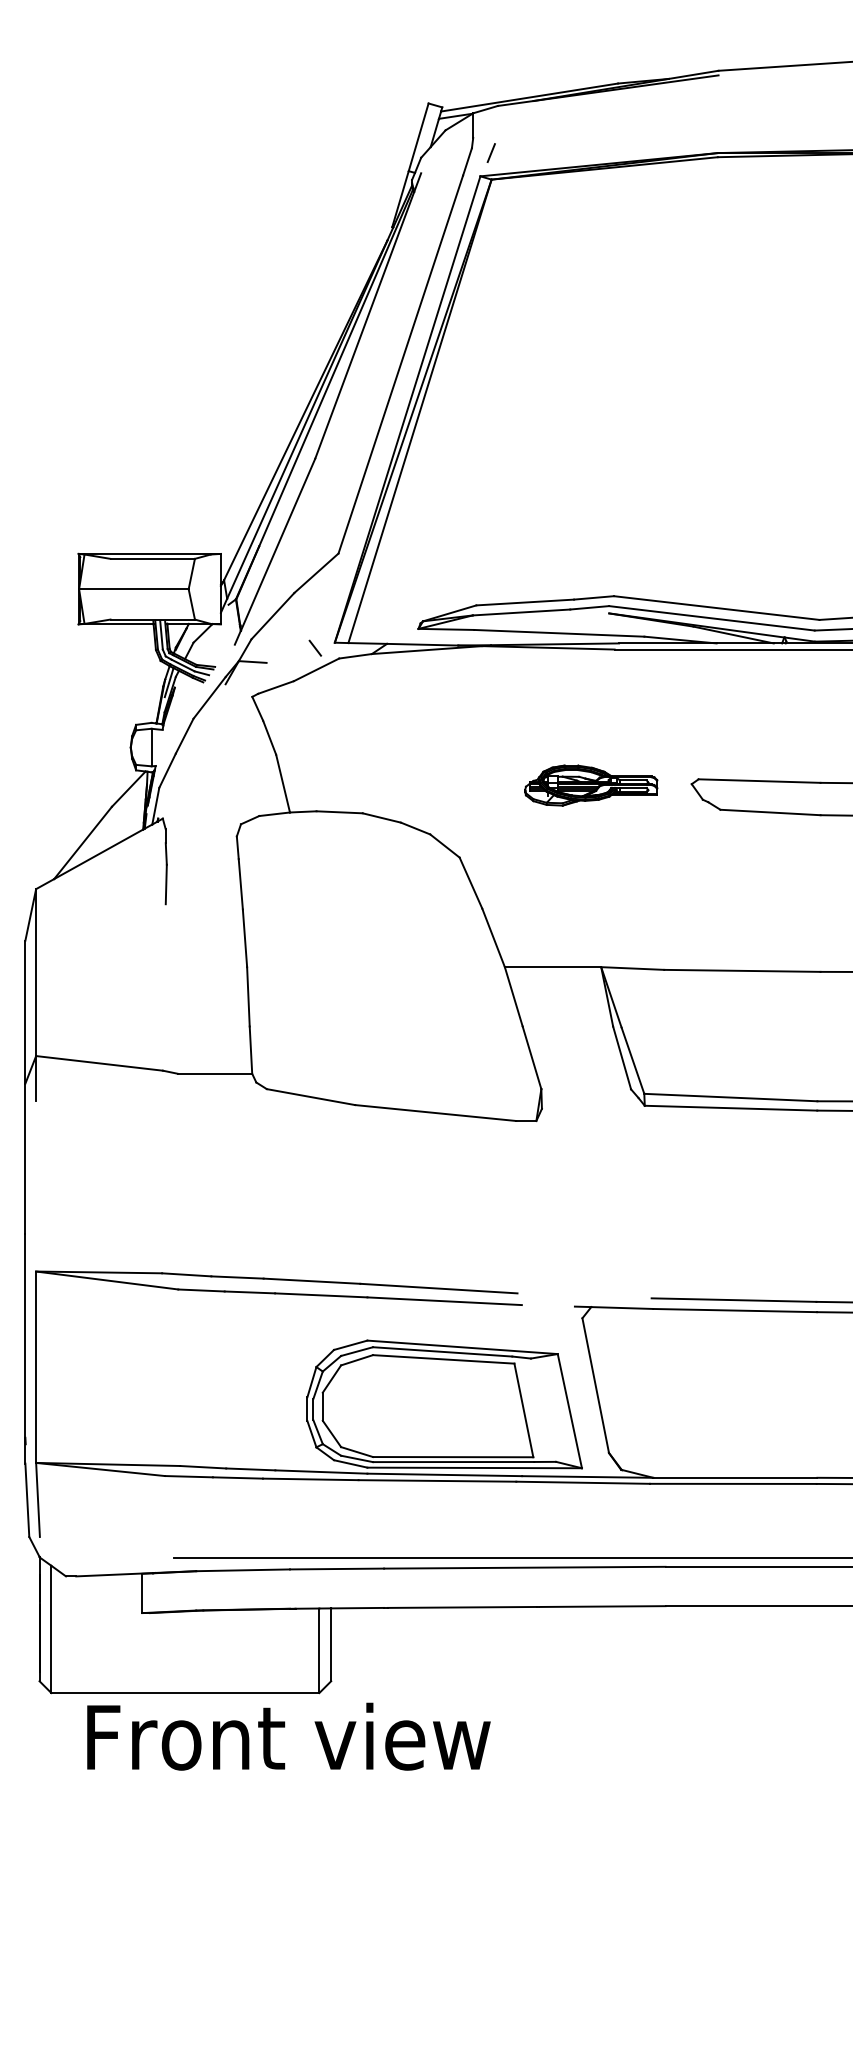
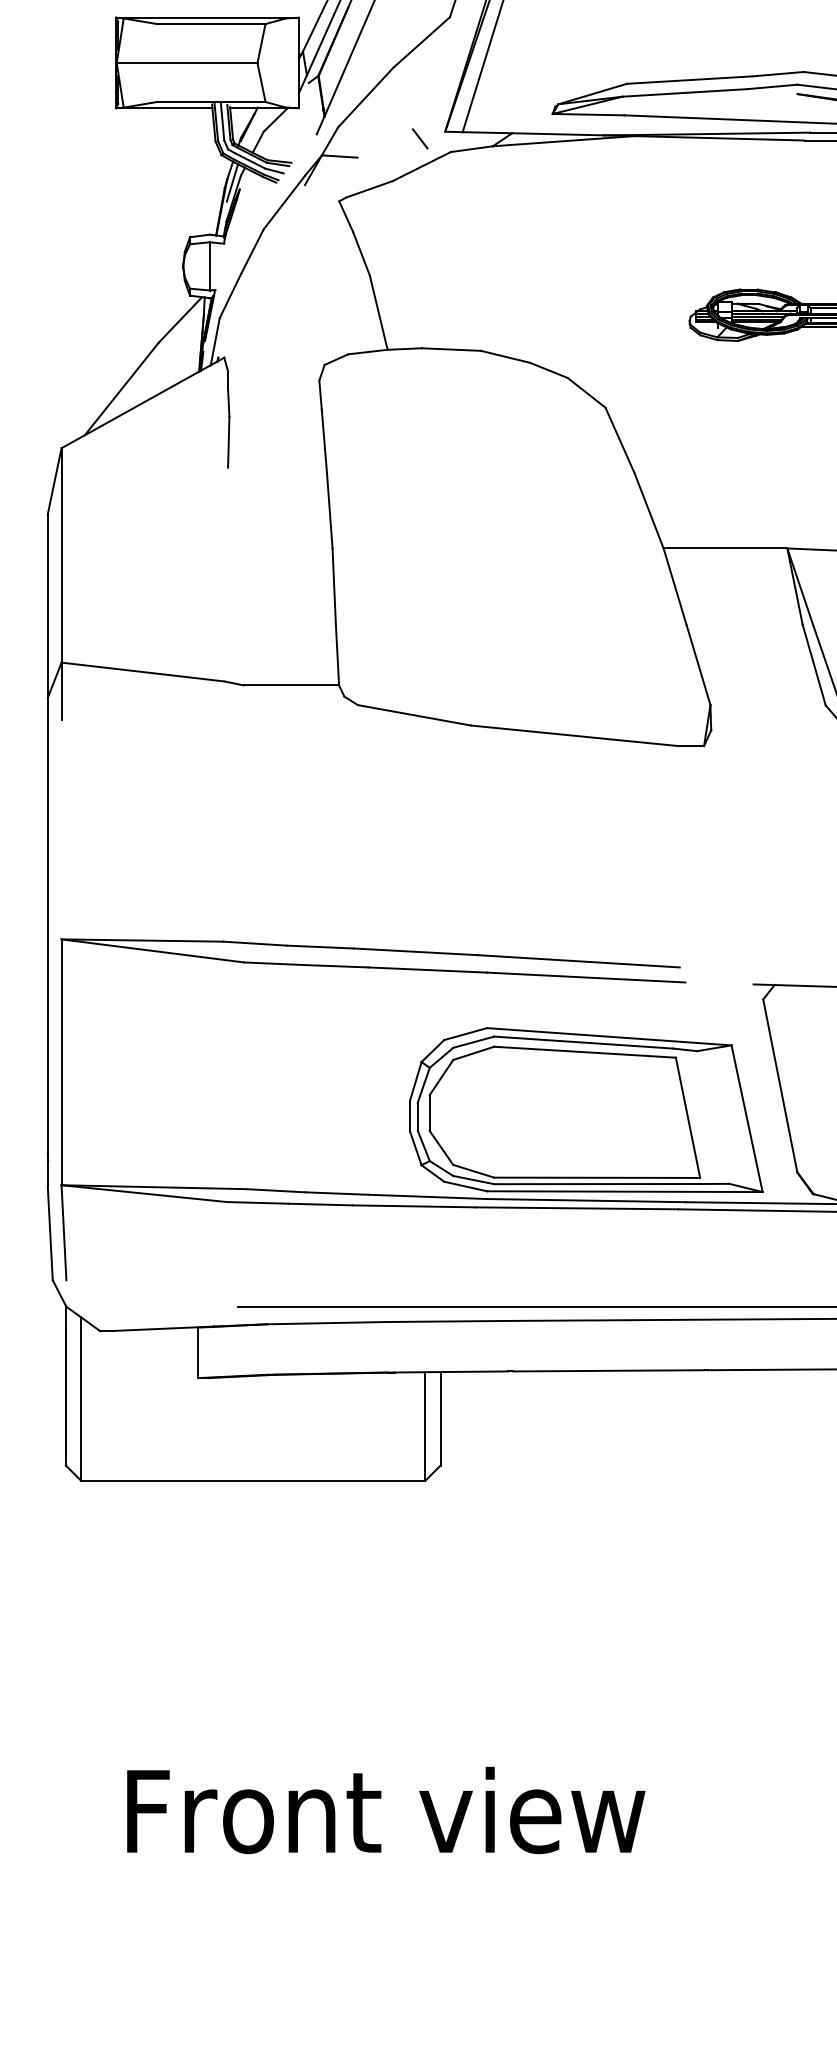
text: (288, 1736) -> (385, 1810), moved

